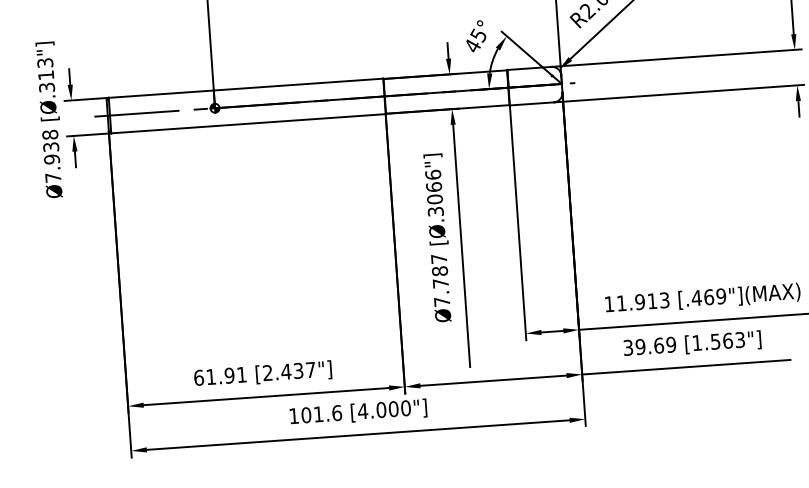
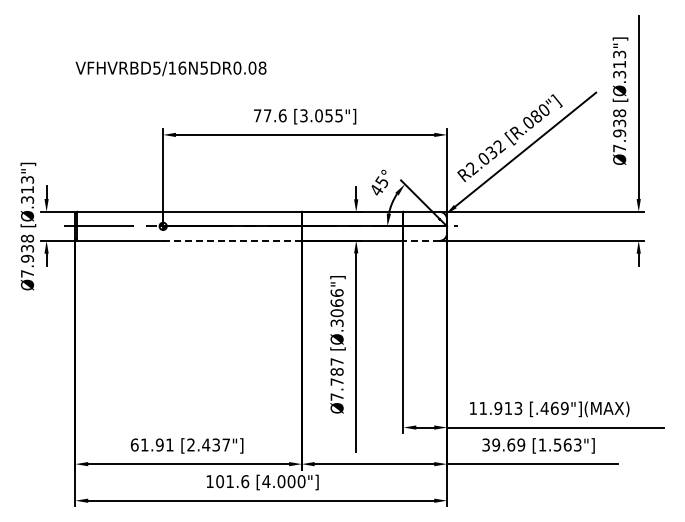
line: (531, 103) -> (421, 240), solid -> dashed
line: (302, 119) -> (233, 240), solid -> dashed

